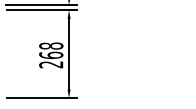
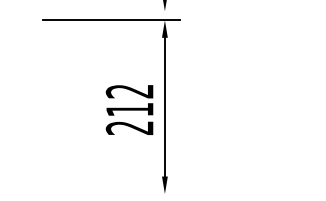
line: (41, 5) -> (110, 11), removed
text: (51, 50) -> (130, 100), 268 -> 212
line: (41, 98) -> (110, 194), removed

